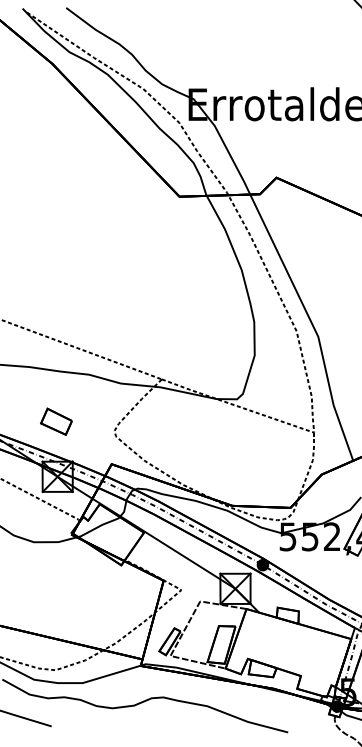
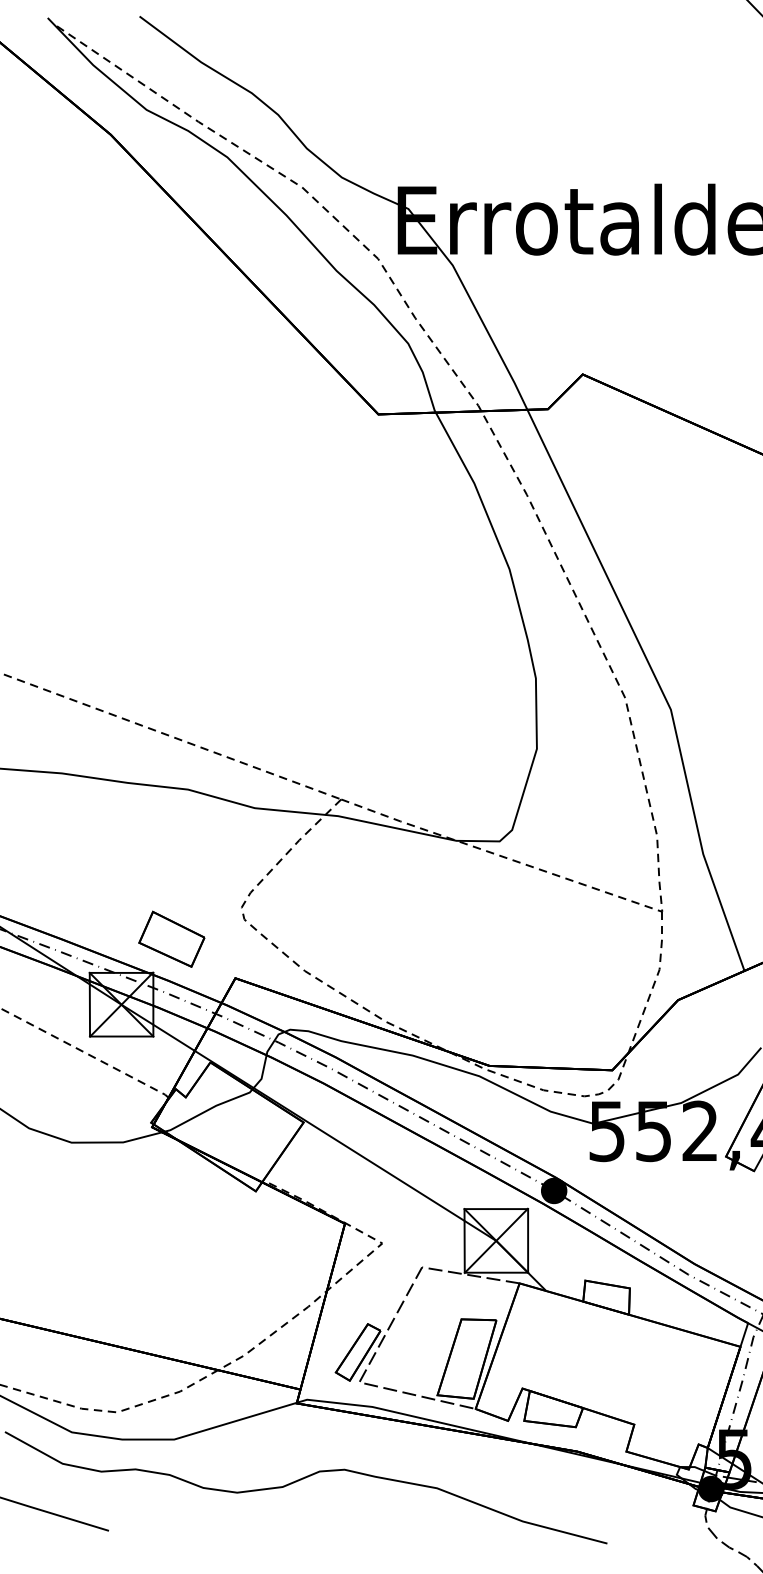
part: (56, 421) -> (171, 938), moved

